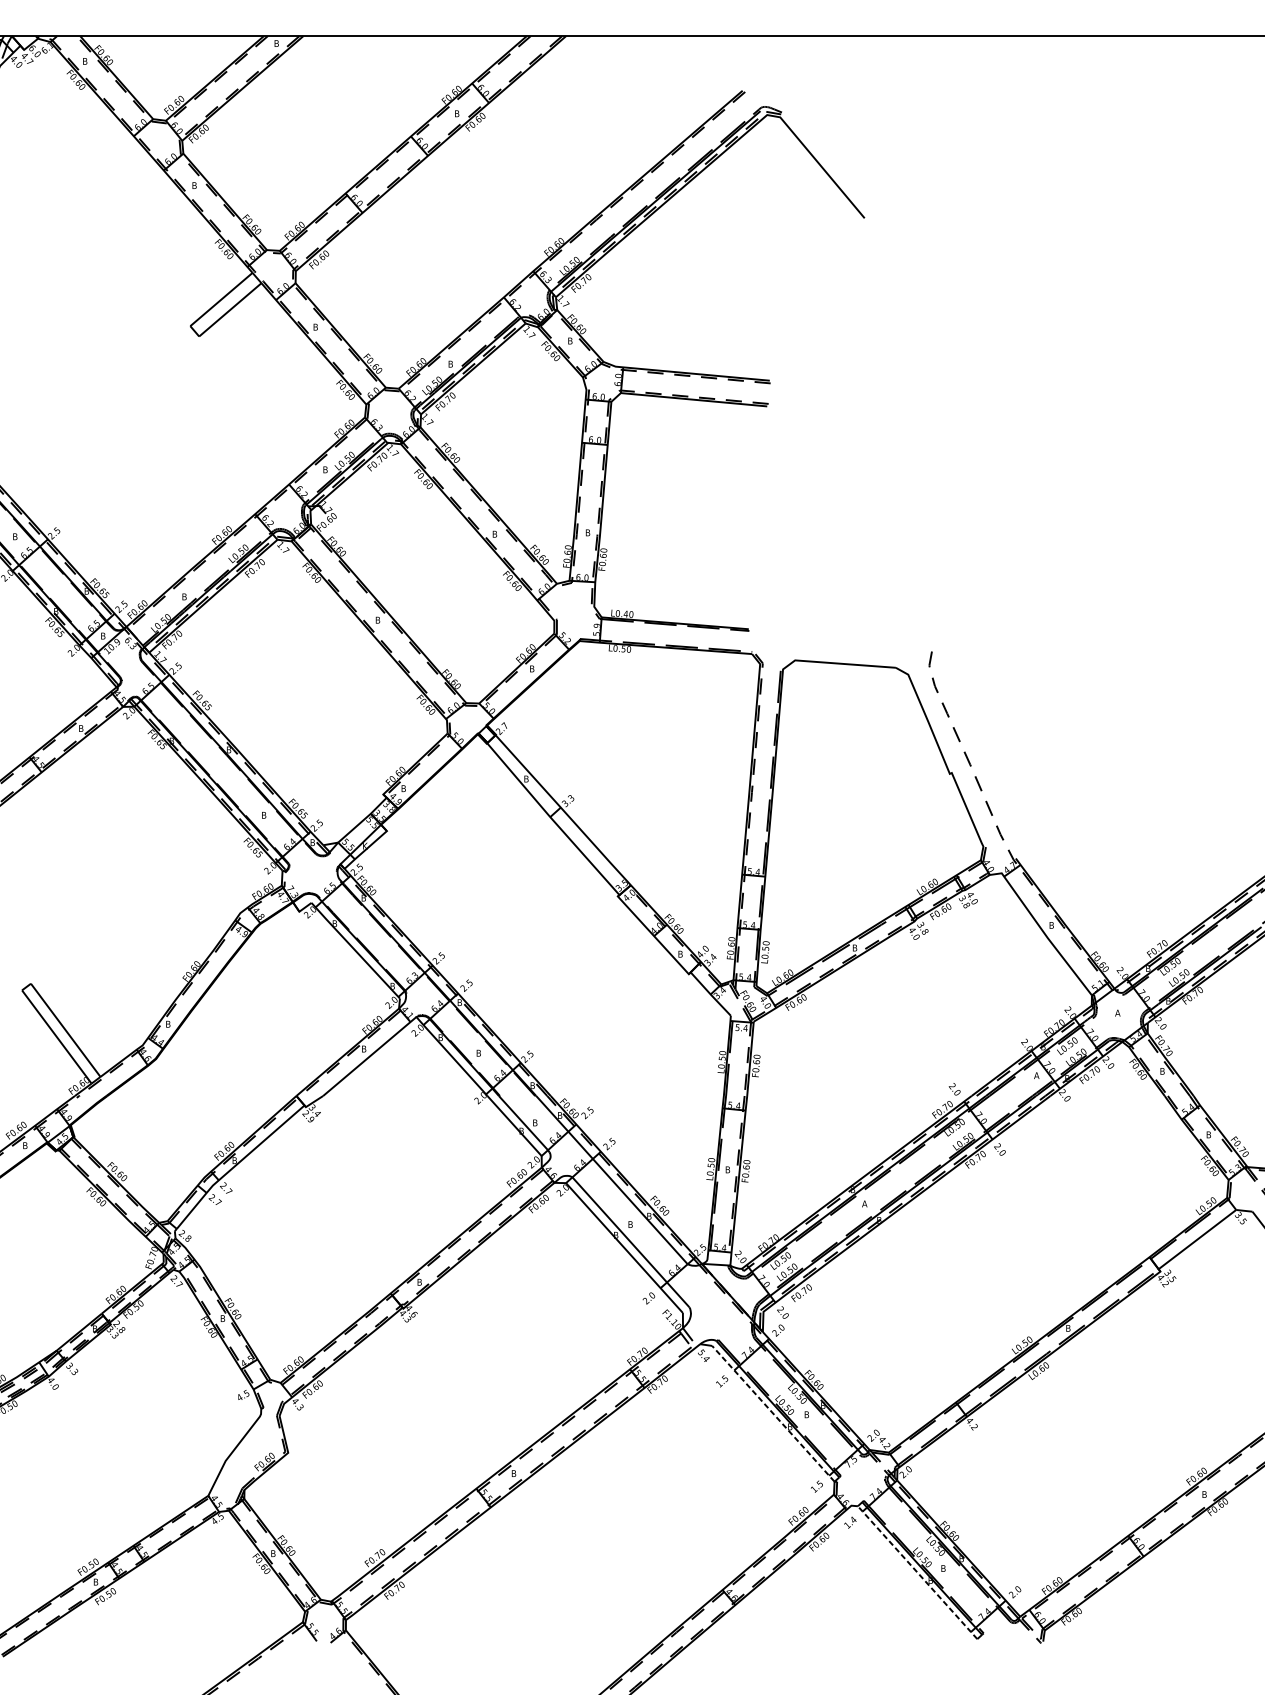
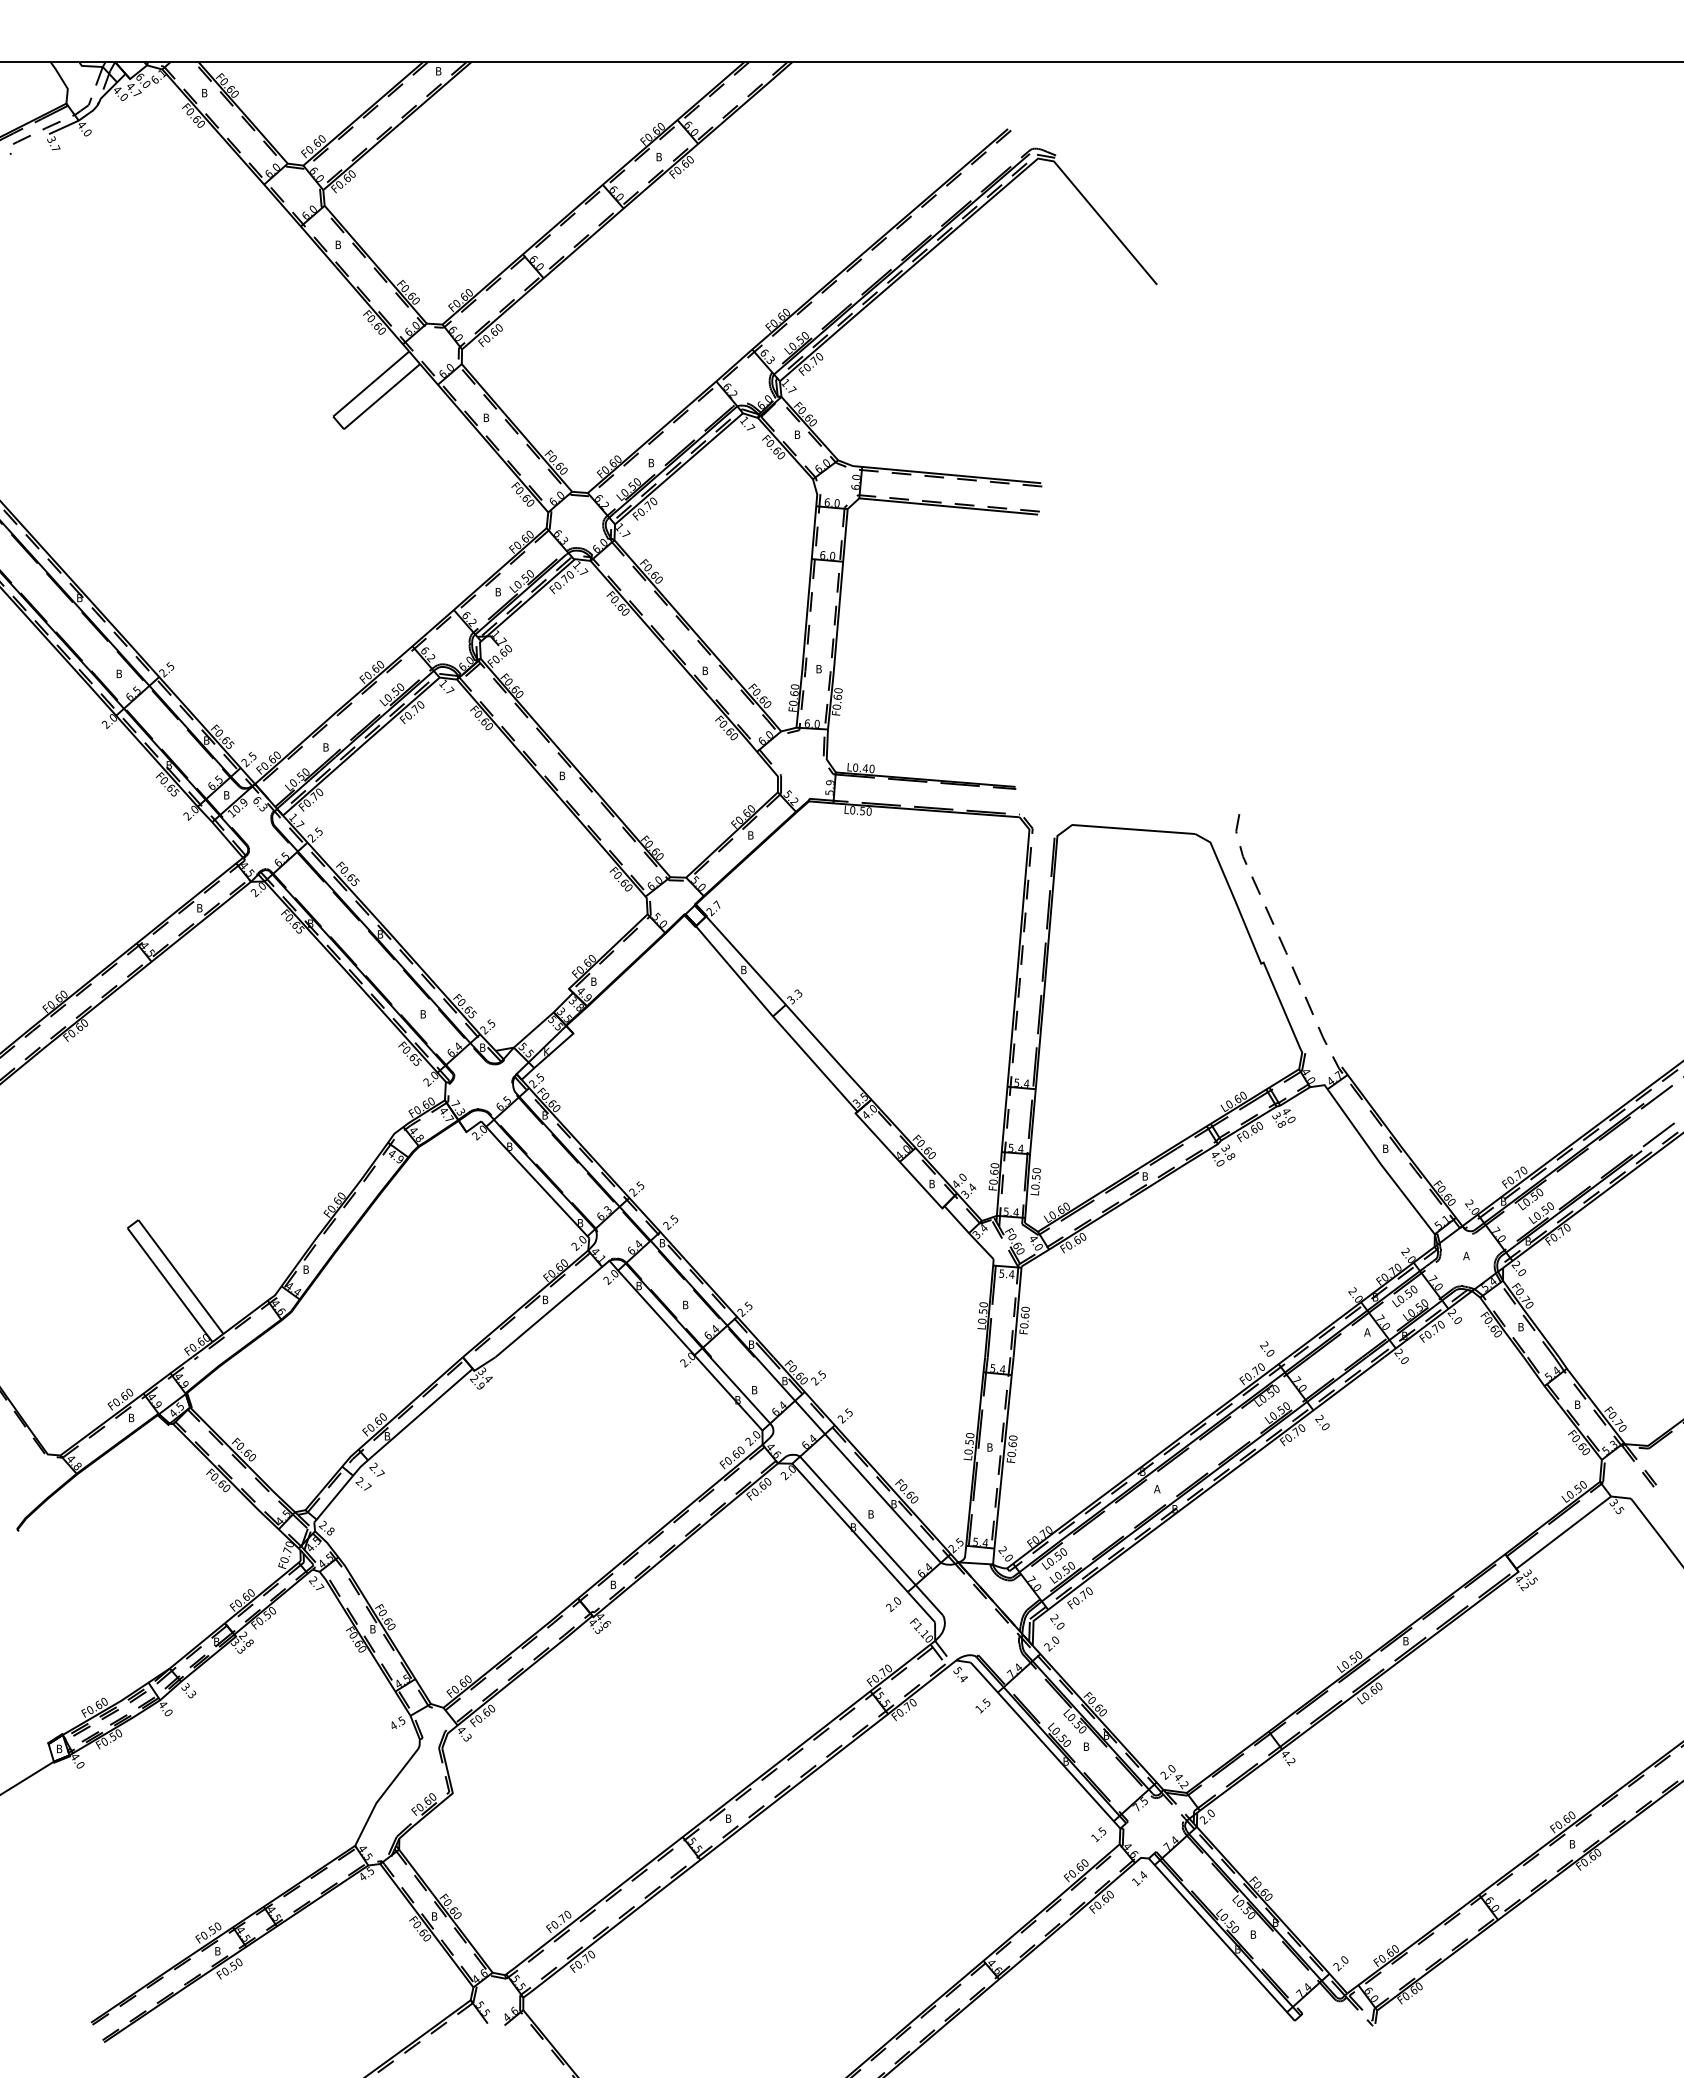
line: (773, 1413) -> (1045, 1745), dashed -> solid
line: (917, 1572) -> (1221, 1939), dashed -> solid

